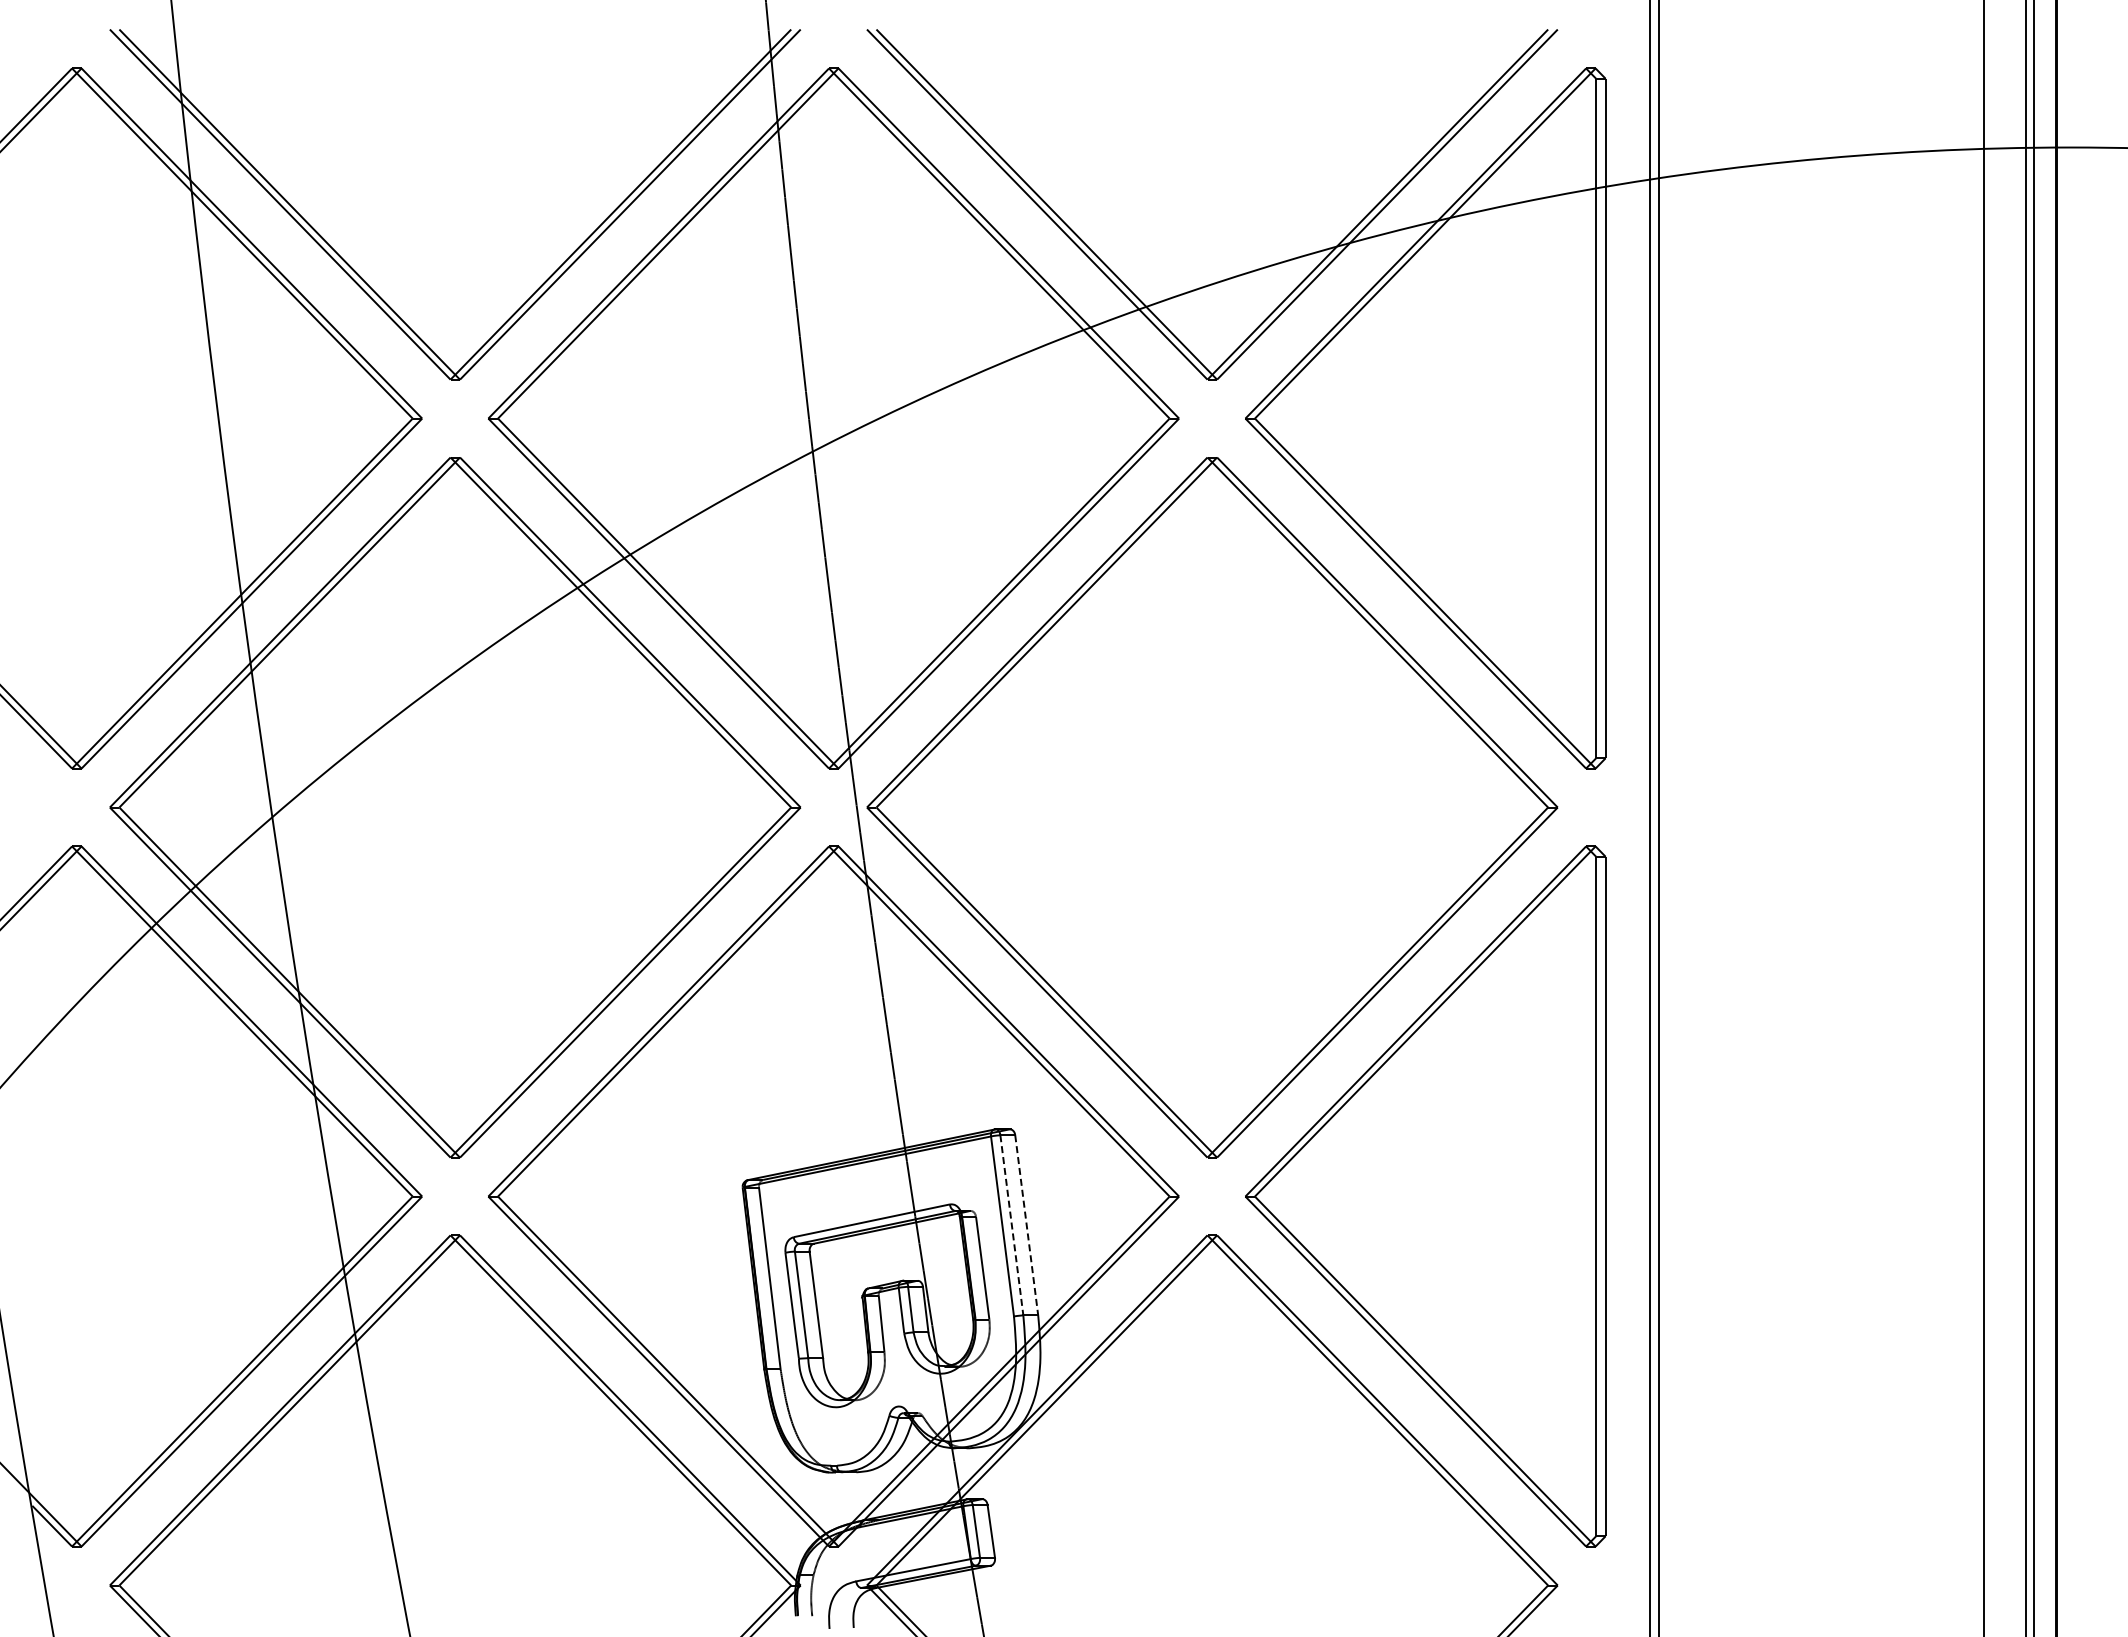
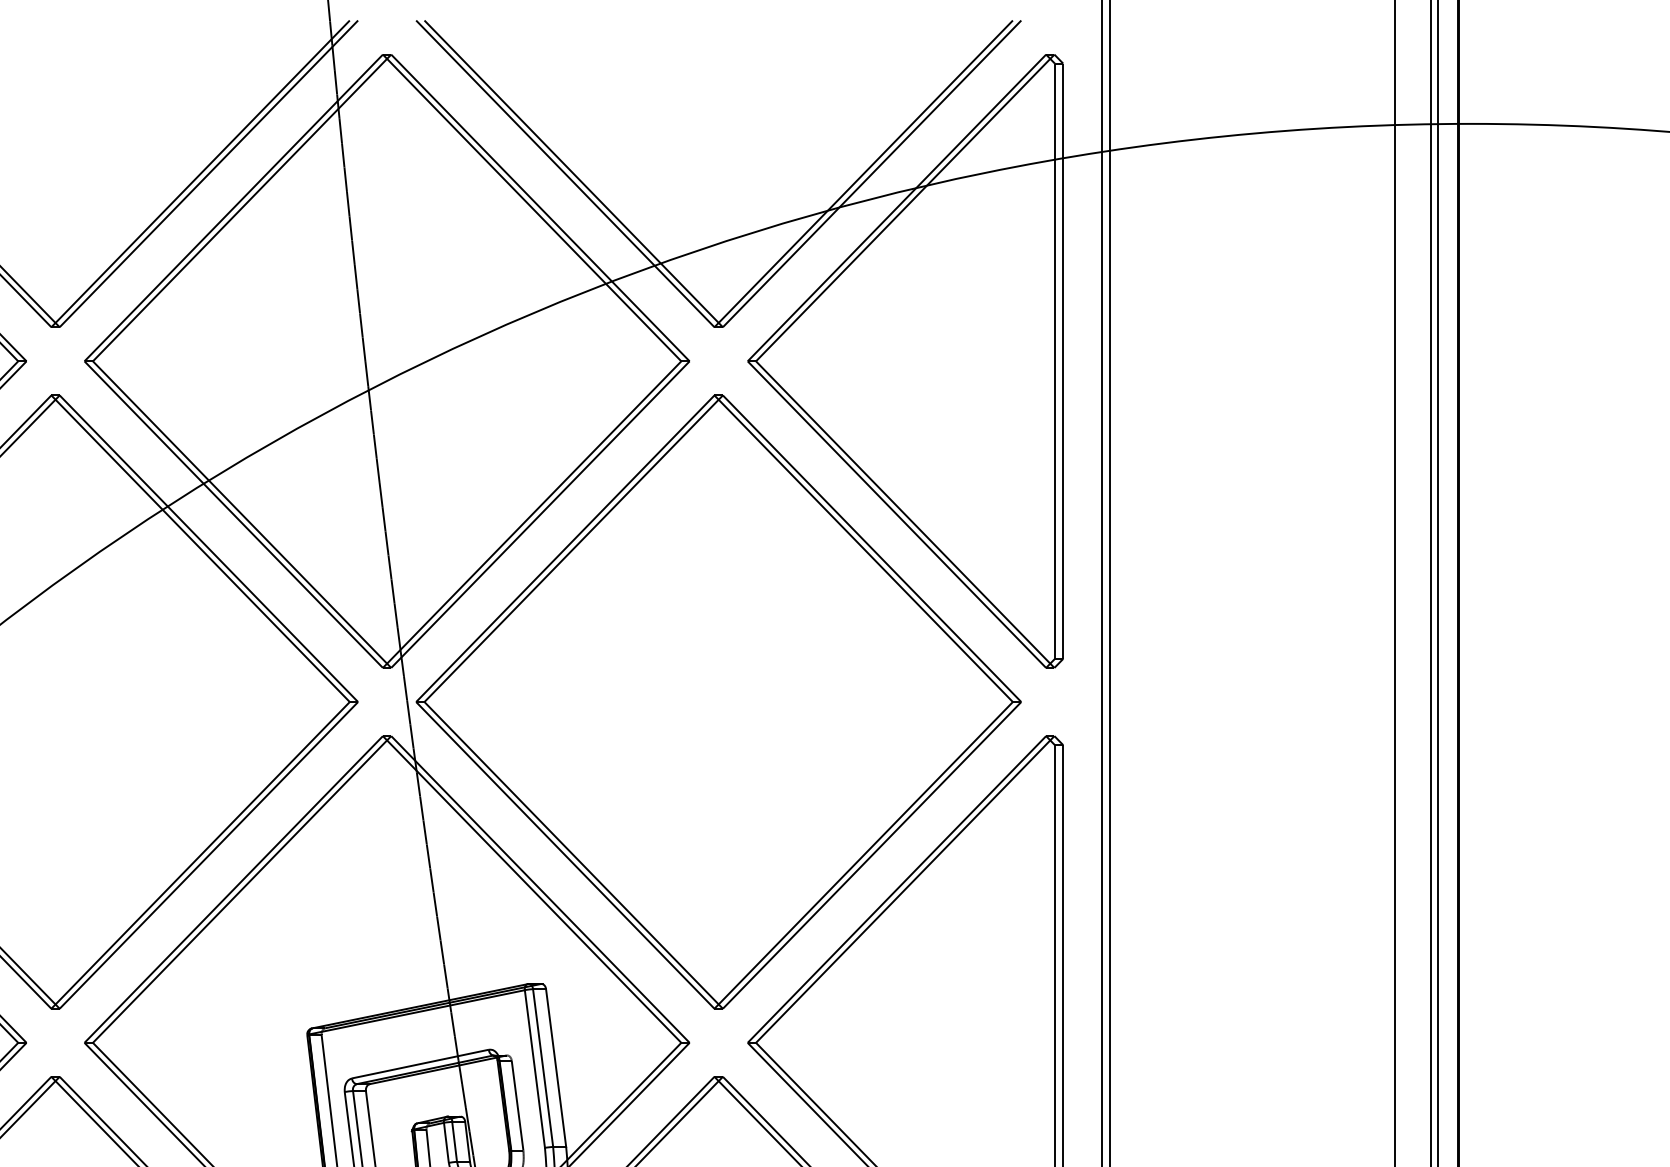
line: (1011, 1225) -> (542, 1068), dashed -> solid
line: (1026, 1225) -> (555, 1068), dashed -> solid

